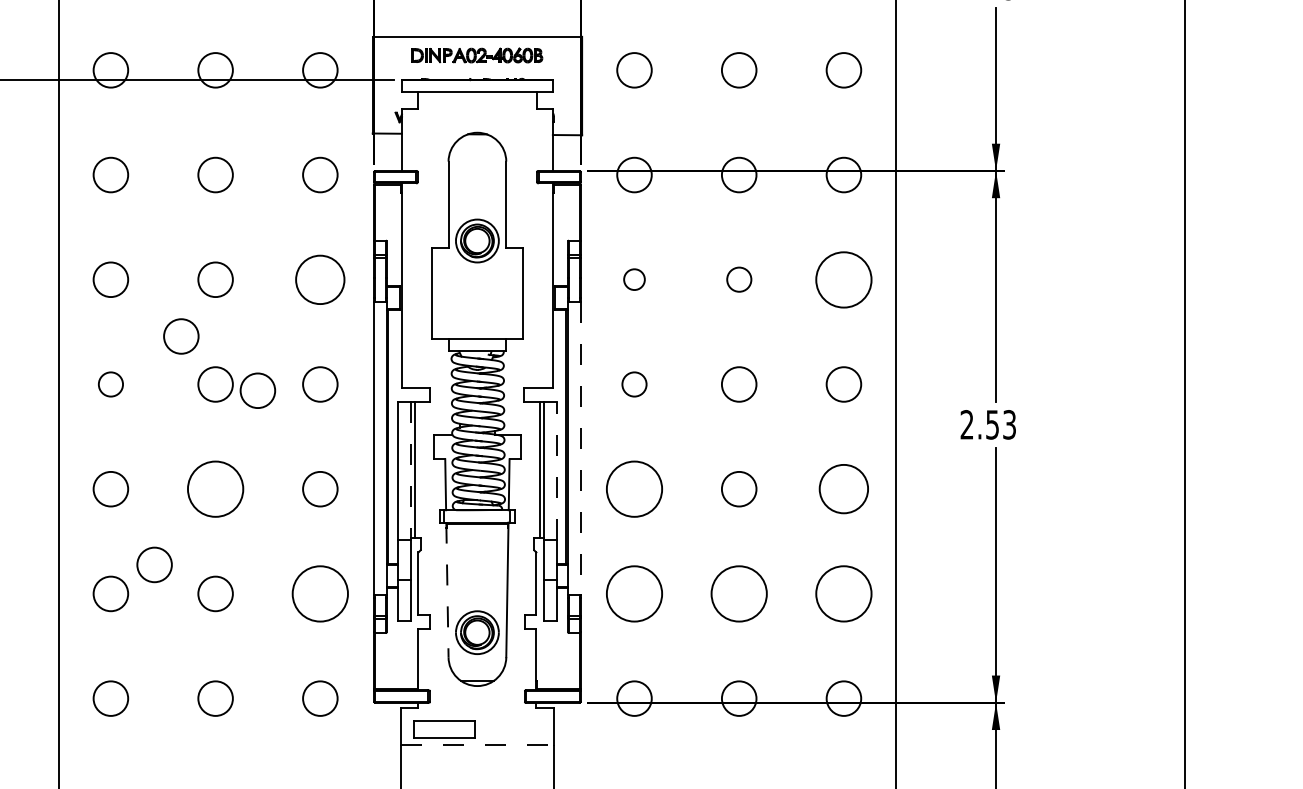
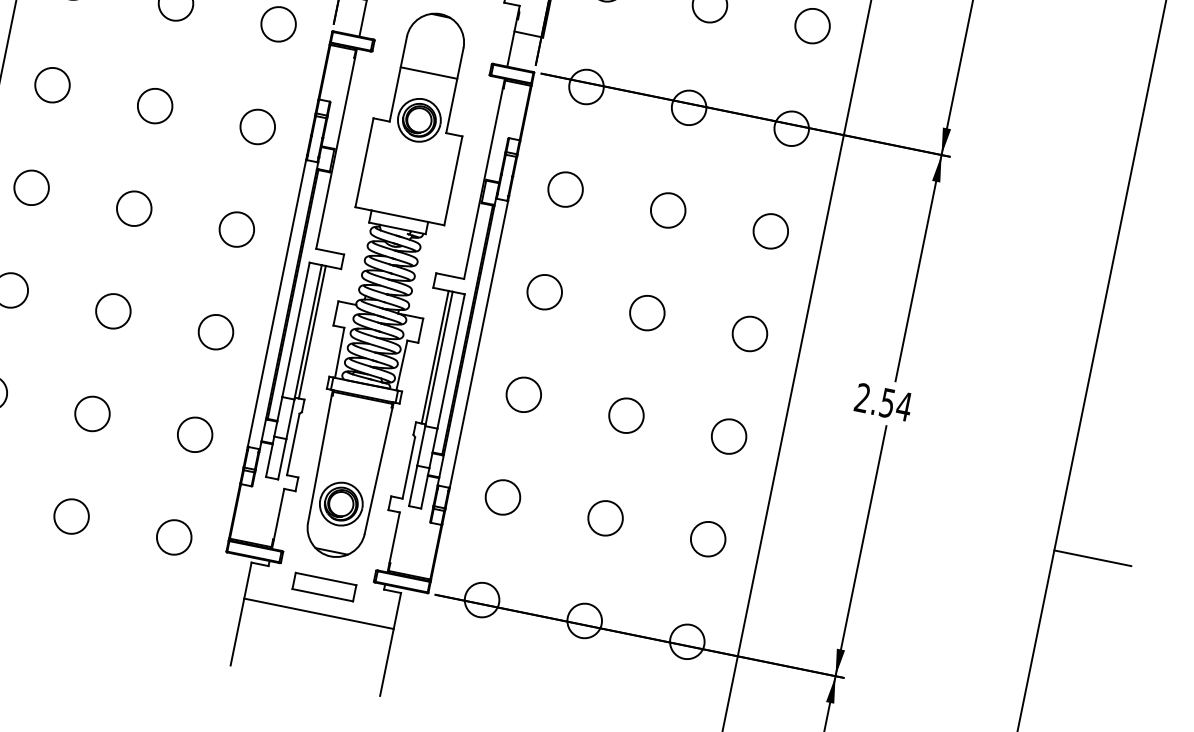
line: (477, 192) -> (429, 72), added
circle: (320, 279) -> (257, 126), size x0.71
circle: (634, 279) -> (565, 189), size x1.67
circle: (739, 279) -> (668, 210), size x1.43
circle: (843, 279) -> (770, 231), size x0.62
circle: (181, 336) -> (110, 154), removed
circle: (110, 384) -> (31, 187), size x1.43
circle: (634, 384) -> (544, 292), size x1.43
circle: (257, 390) -> (174, 222), removed
text: (1009, 424) -> (904, 406), 2.53 -> 2.54
line: (580, 449) -> (478, 345), dashed -> solid
line: (410, 470) -> (308, 331), dashed -> solid
line: (556, 470) -> (451, 360), dashed -> solid
circle: (215, 488) -> (113, 310), size x0.62
circle: (634, 488) -> (523, 394), size x0.62
circle: (843, 489) -> (728, 436), size x0.71
line: (1224, 535) -> (1092, 557), added
circle: (154, 564) -> (38, 372), removed
line: (447, 590) -> (320, 456), dashed -> solid
circle: (320, 593) -> (195, 434), size x0.62
circle: (634, 593) -> (503, 497), size x0.62
circle: (738, 593) -> (604, 517), size x0.62
circle: (843, 593) -> (707, 538), size x0.62
part: (444, 729) -> (324, 587), moved
line: (477, 744) -> (319, 613), dashed -> solid

